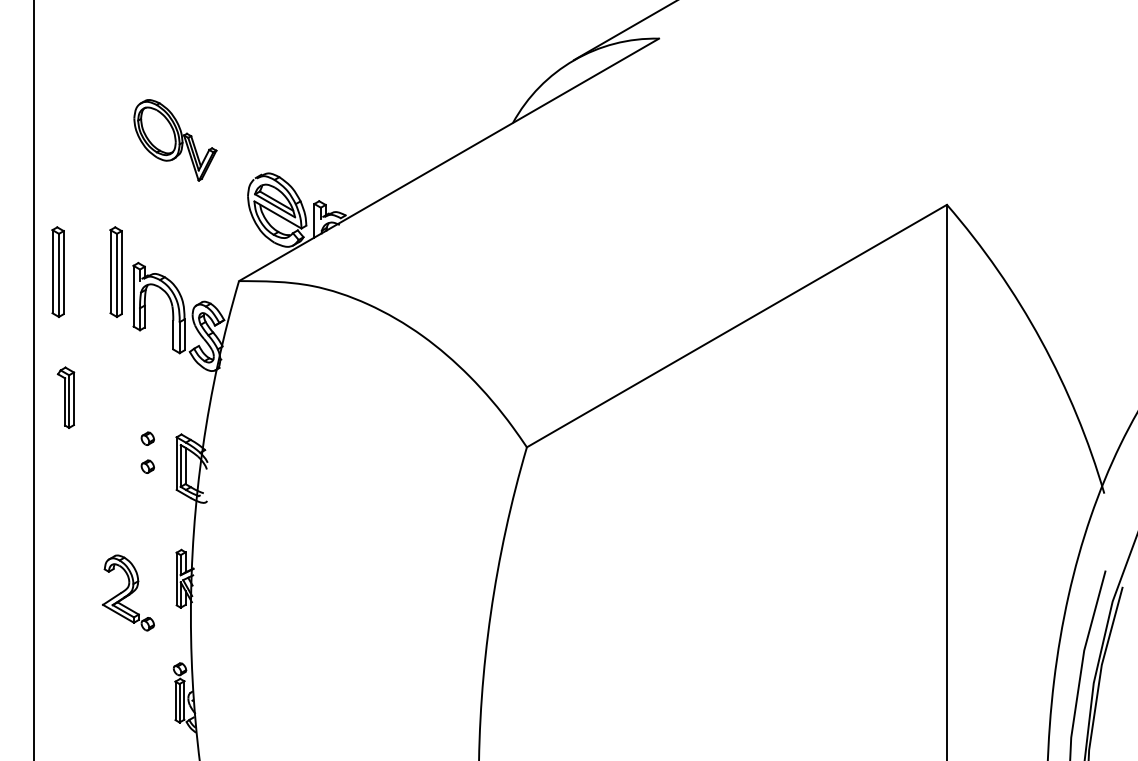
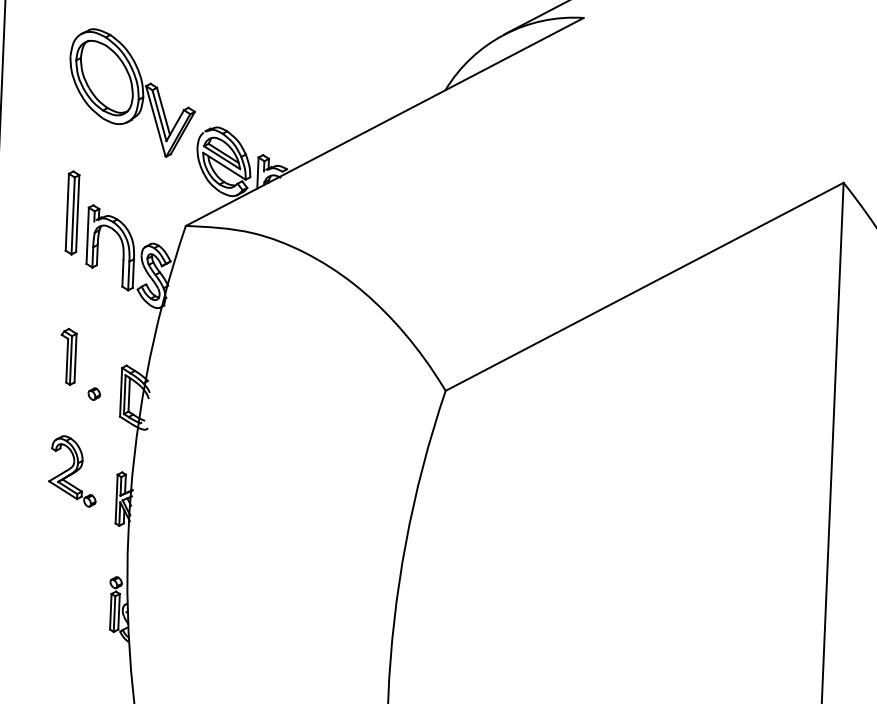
part: (175, 140) -> (132, 93), size x1.67
part: (57, 271) -> (18, 210), removed
part: (65, 397) -> (67, 356), moved
part: (147, 438) -> (95, 367), removed
part: (128, 592) -> (73, 470), moved

